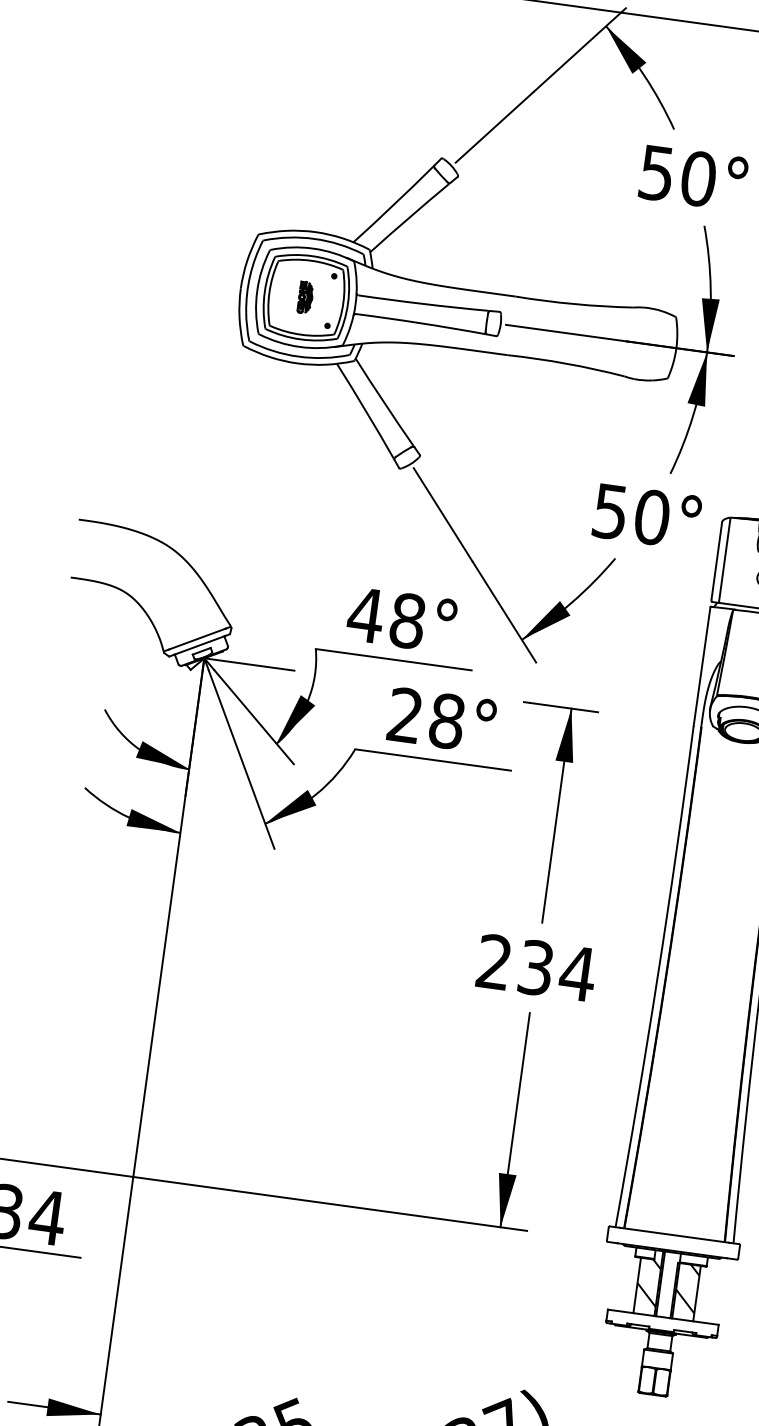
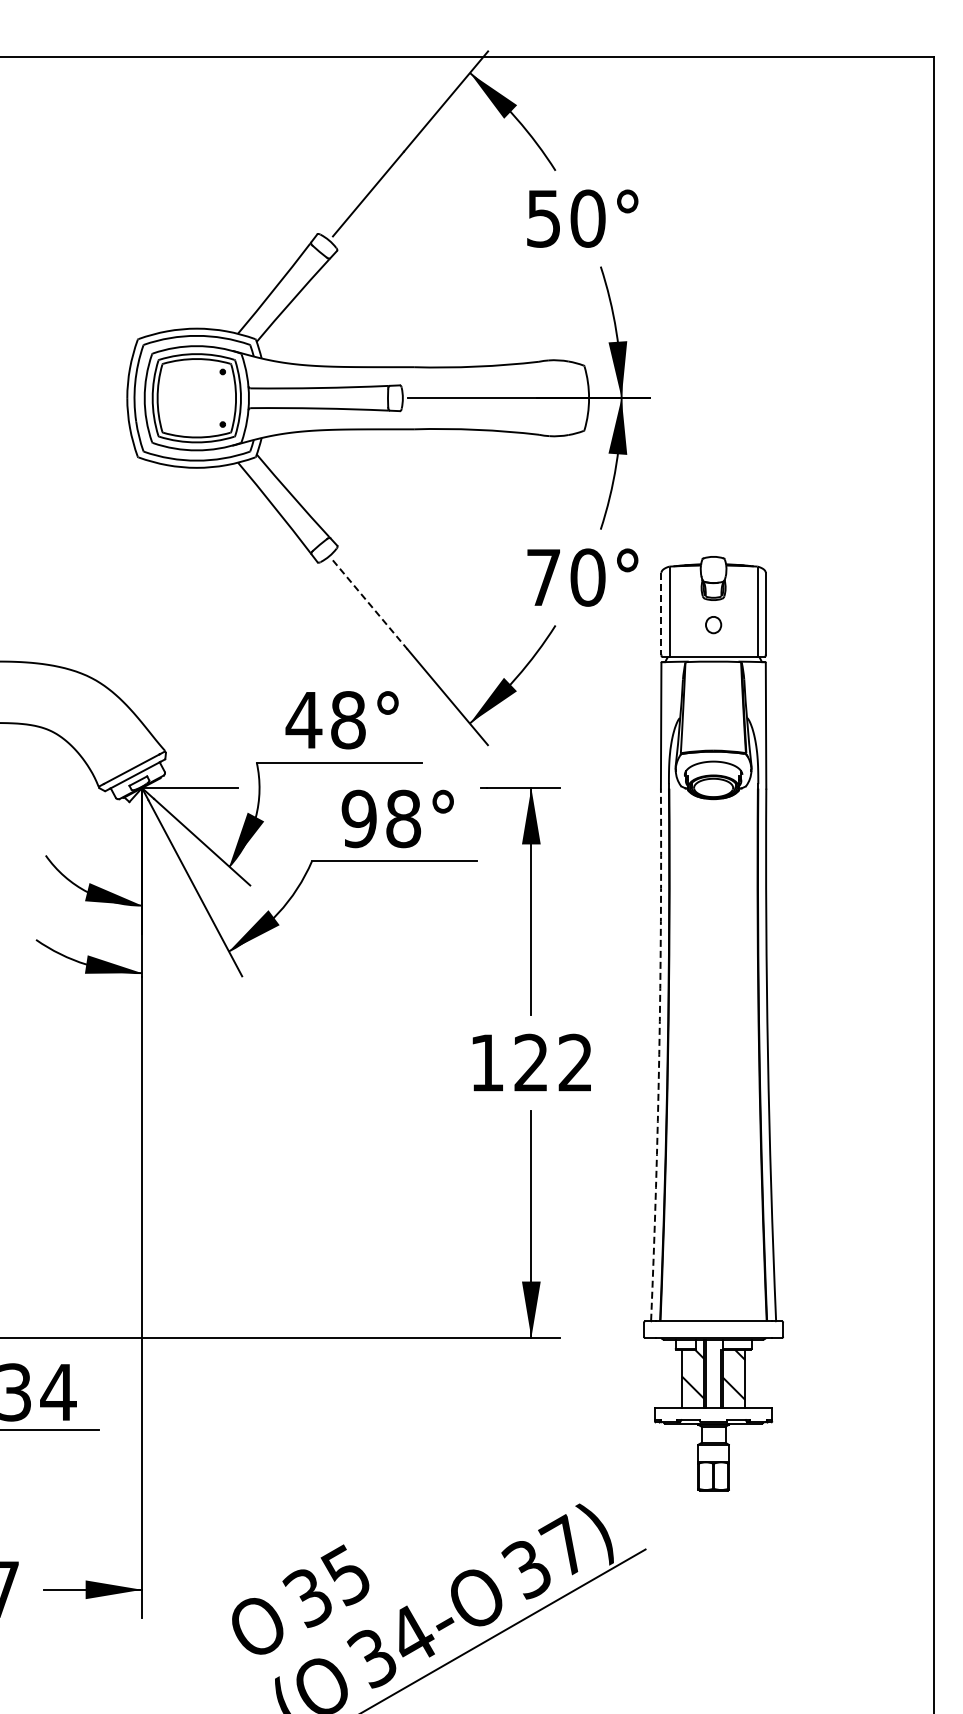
part: (305, 297) -> (195, 398), removed
text: (610, 511) -> (543, 577), 50° -> 70°
line: (443, 515) -> (370, 605), solid -> dashed
line: (716, 560) -> (661, 613), solid -> dashed
text: (404, 715) -> (358, 818), 28° -> 98°
text: (536, 967) -> (531, 1062), 234 -> 122
arc: (658, 976) -> (659, 1054), solid -> dashed

